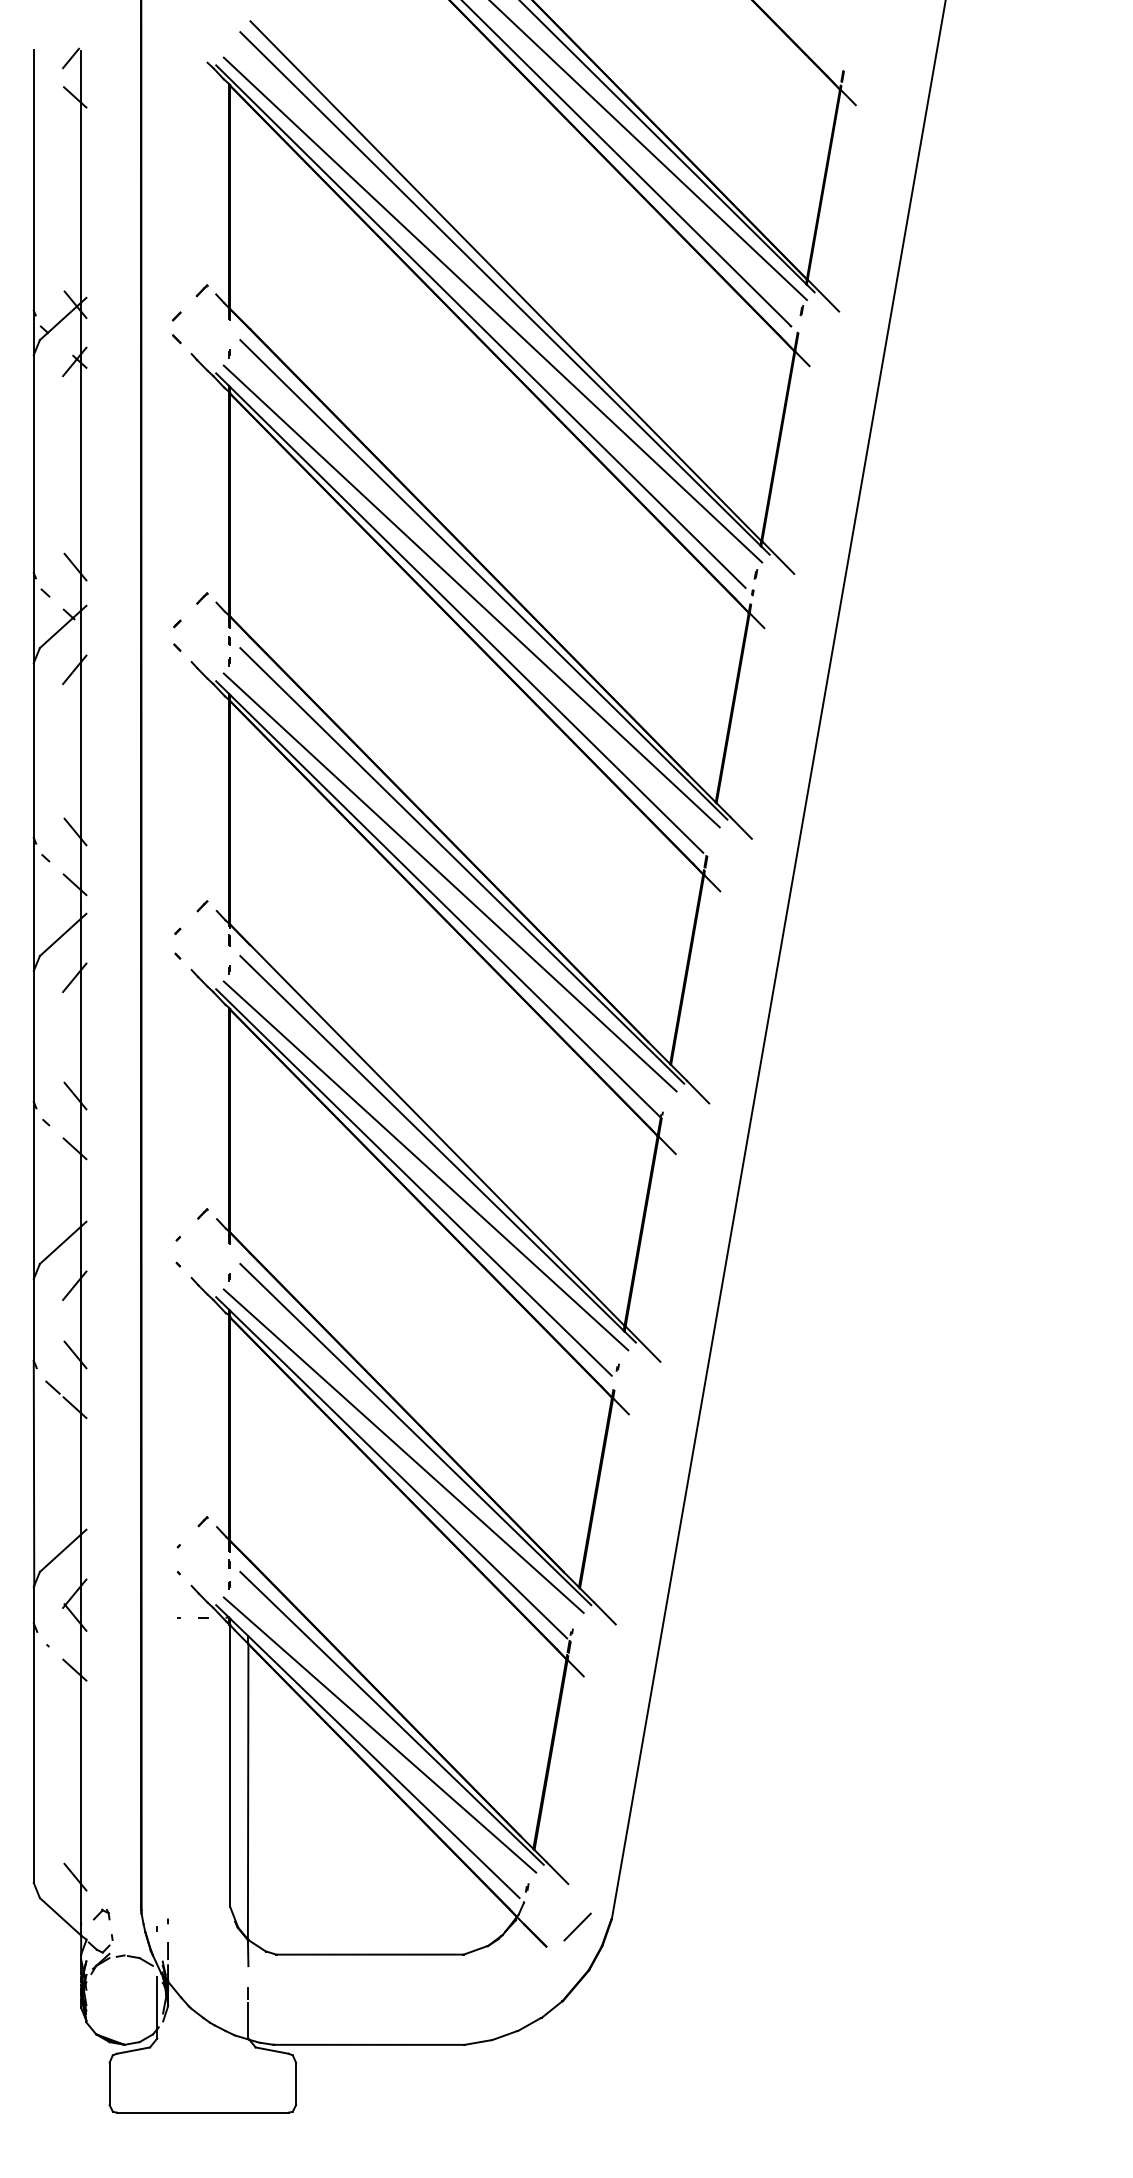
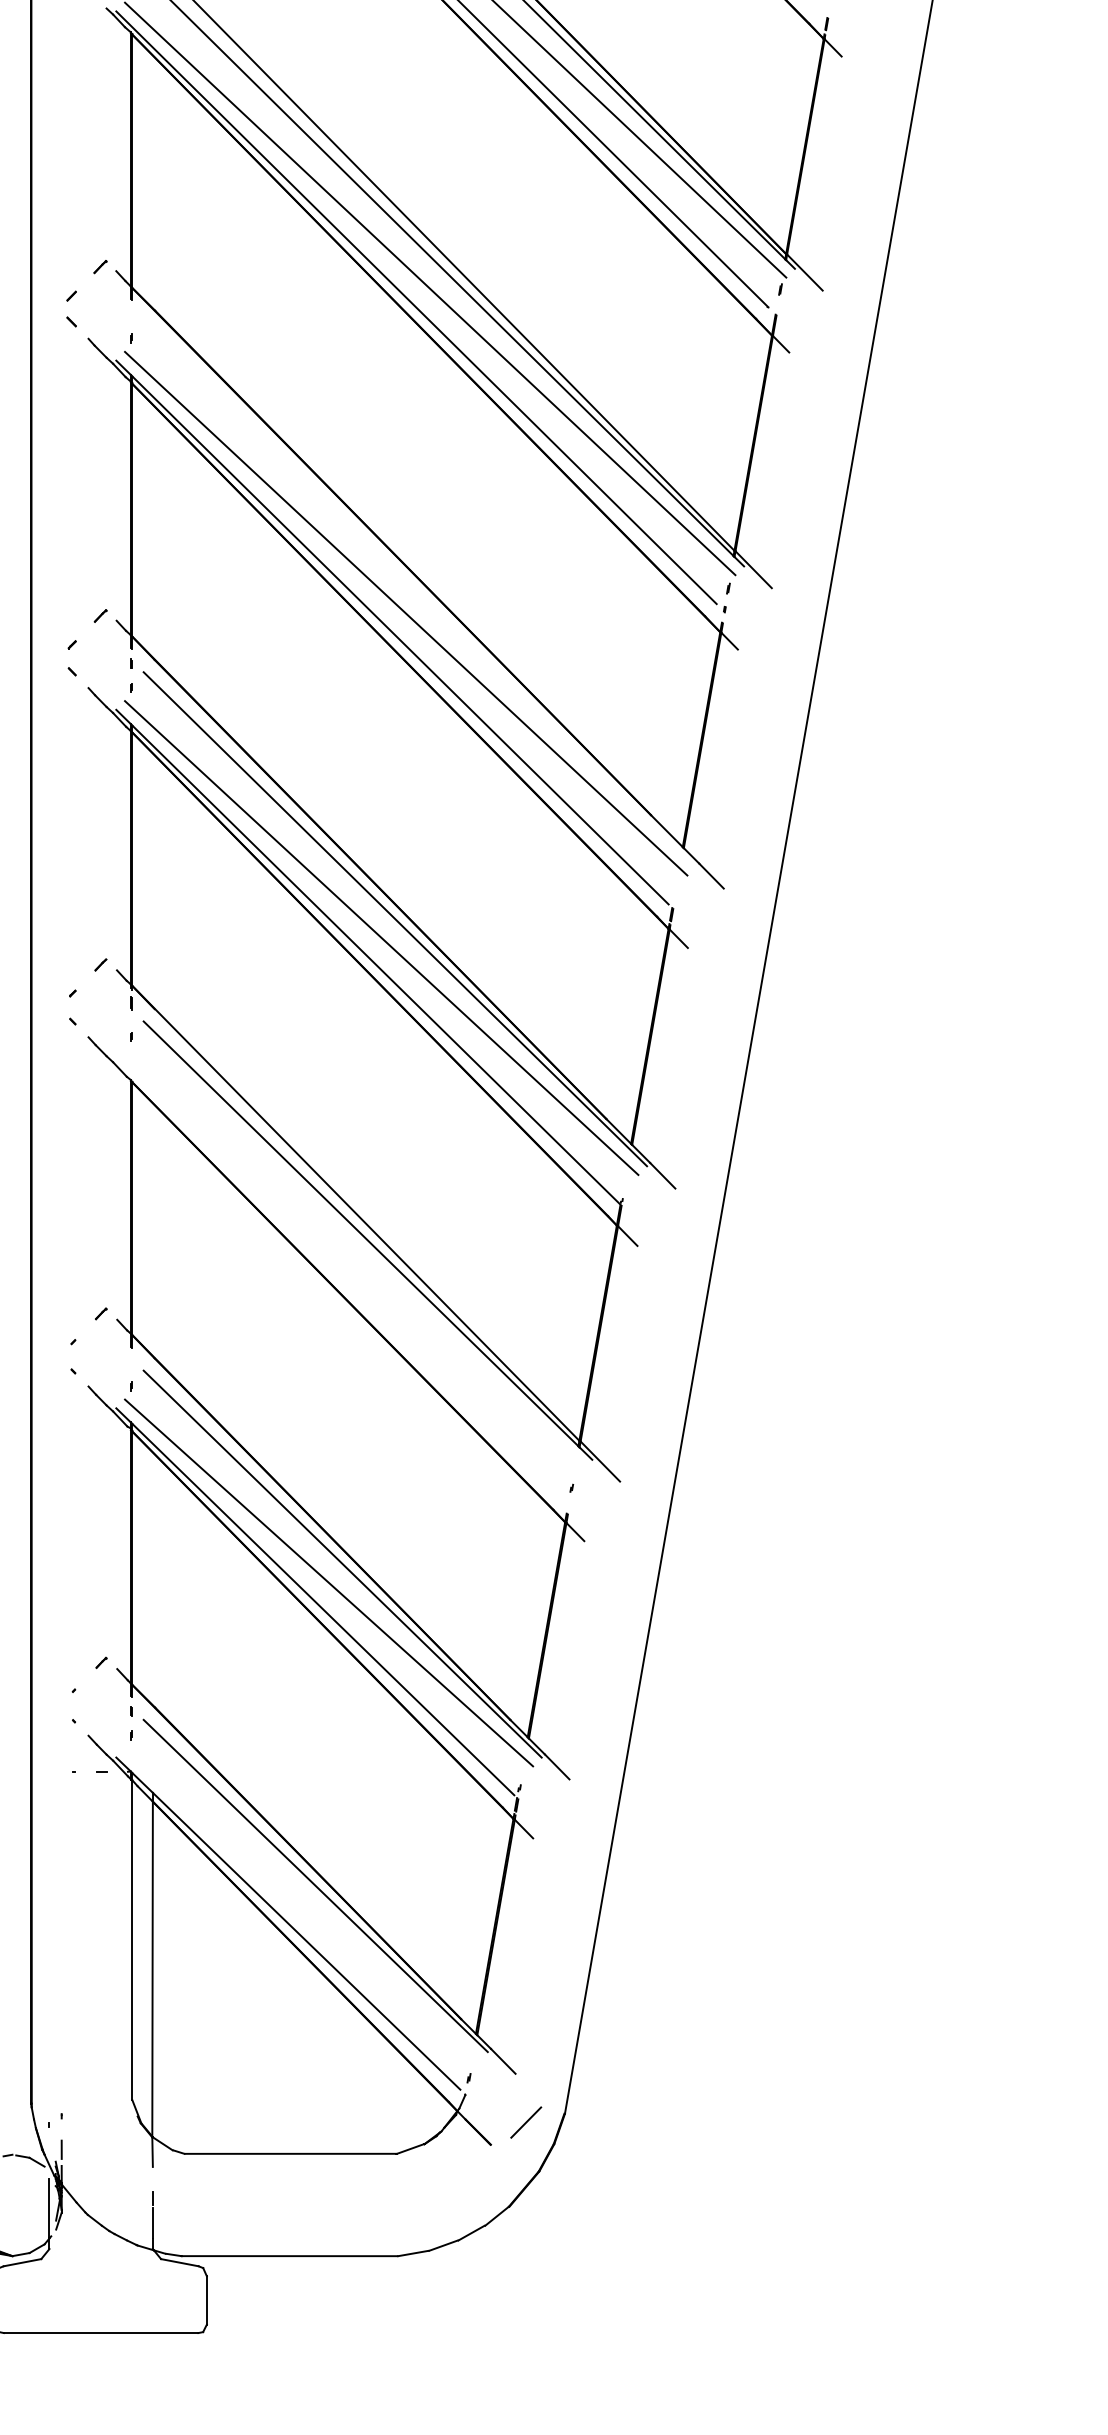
line: (483, 579) -> (419, 594), removed
line: (425, 1165) -> (353, 1258), removed
line: (413, 1182) -> (340, 1278), removed
line: (379, 1734) -> (301, 1904), removed

